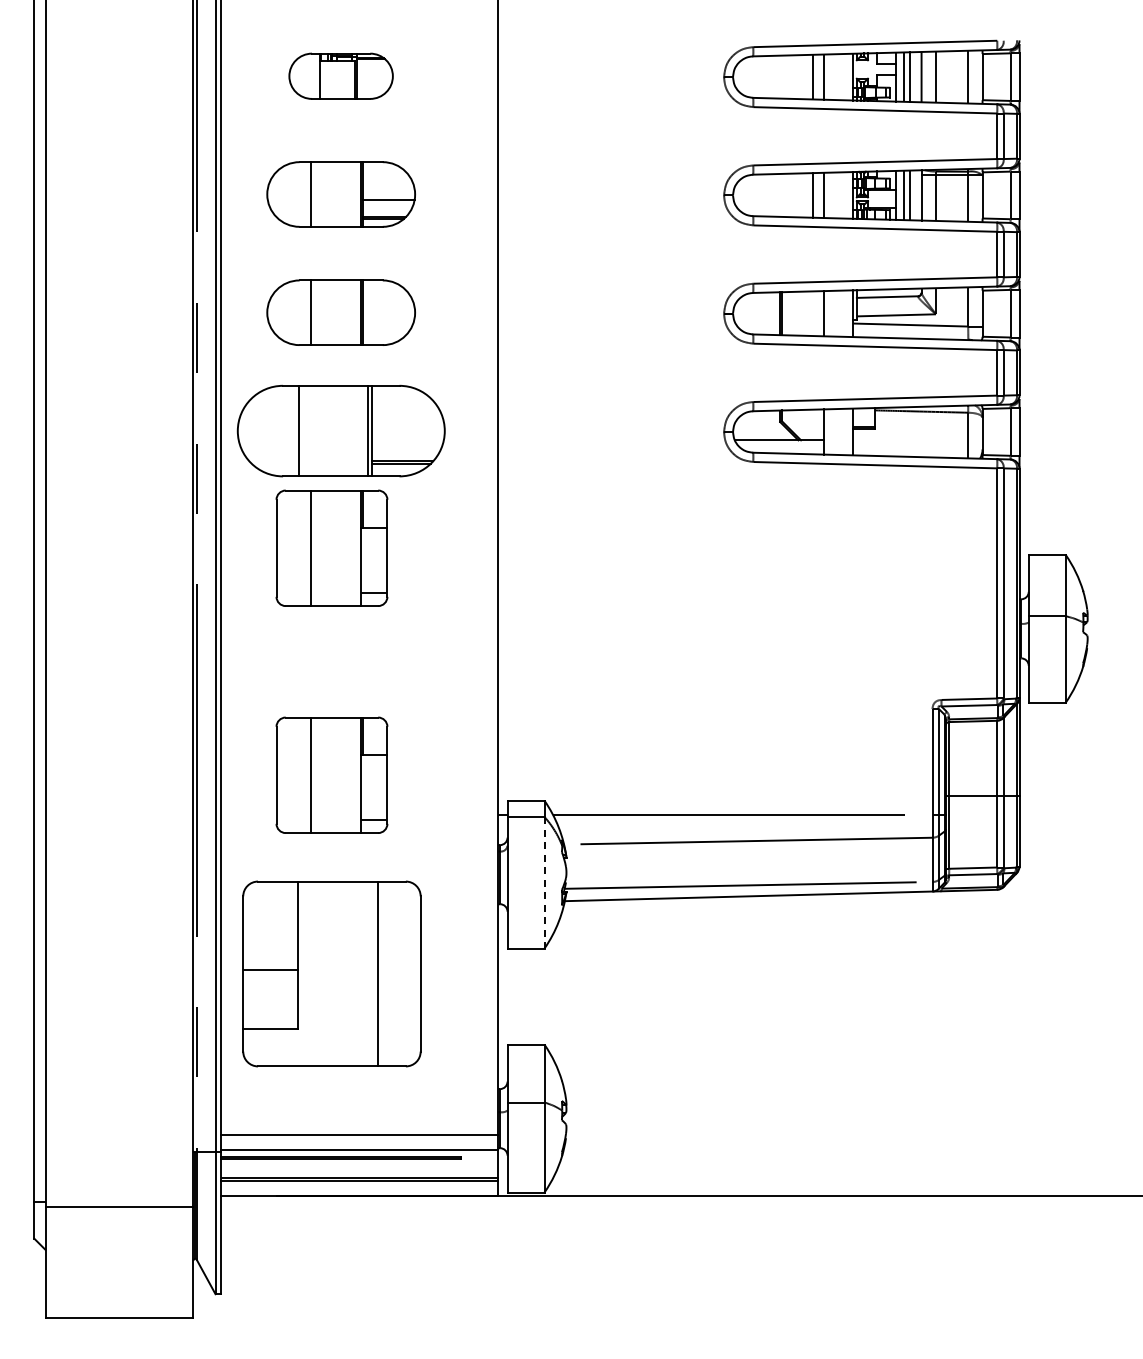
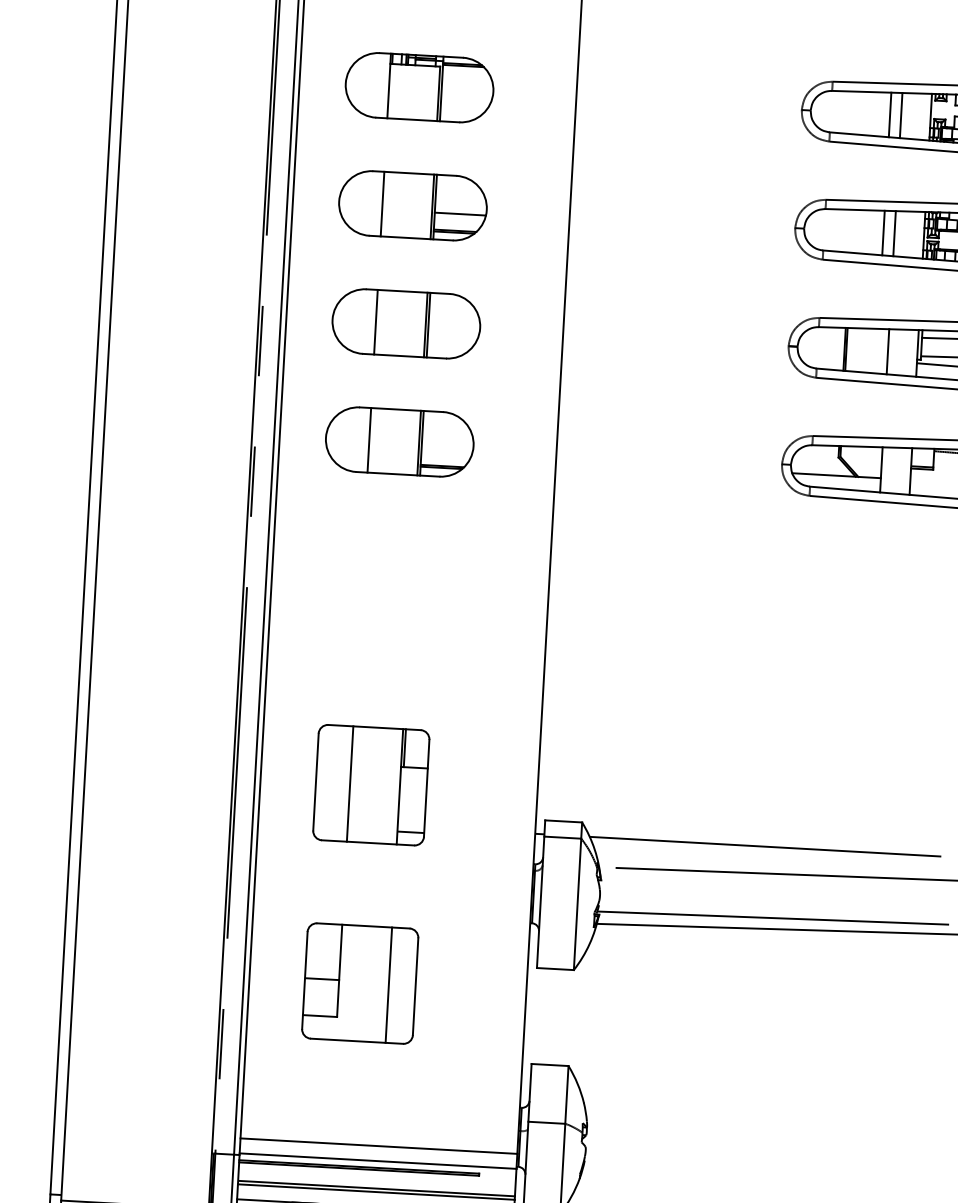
part: (340, 76) -> (418, 87), size x1.43
part: (340, 430) -> (399, 441), size x0.71
part: (331, 547) -> (383, 557), removed
line: (544, 882) -> (577, 904), dashed -> solid
part: (331, 973) -> (359, 983), size x0.62

